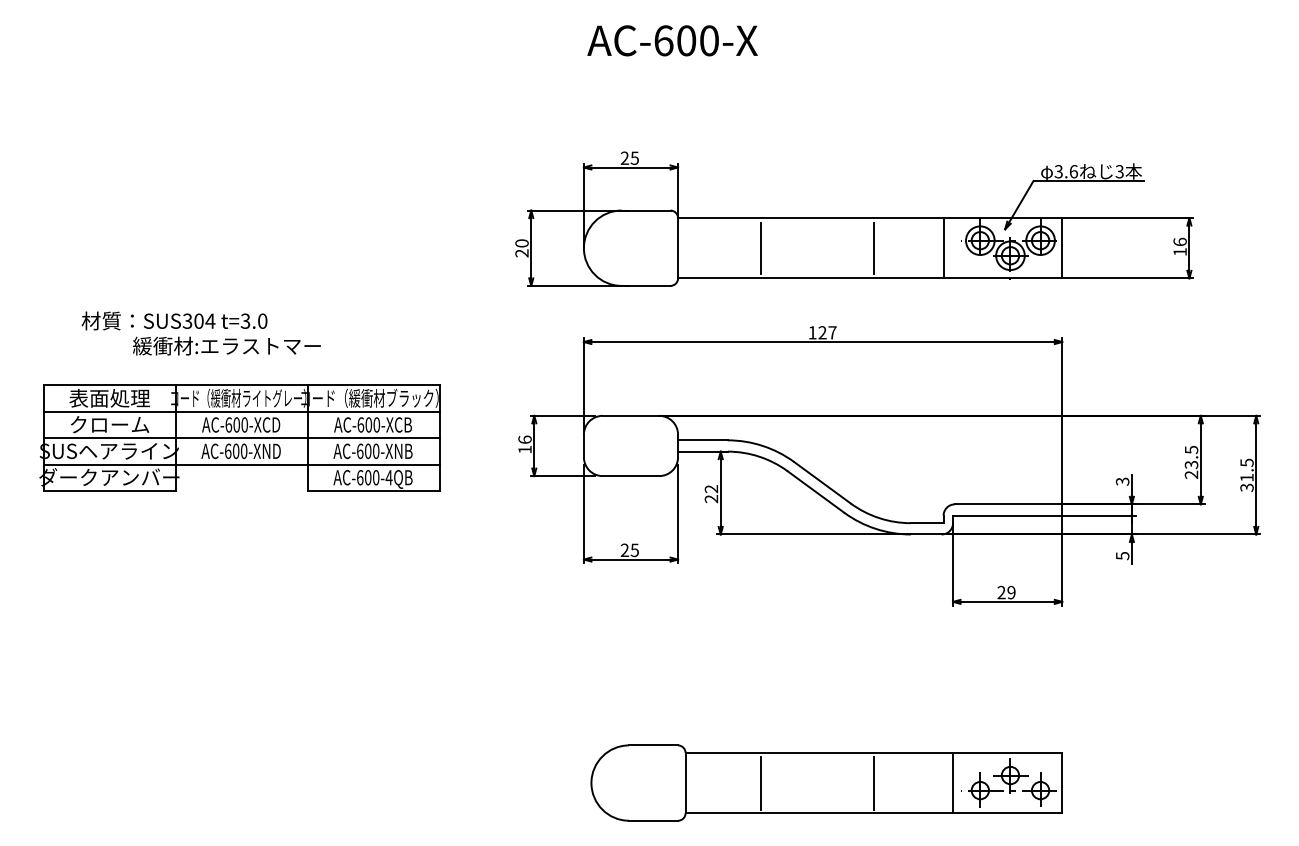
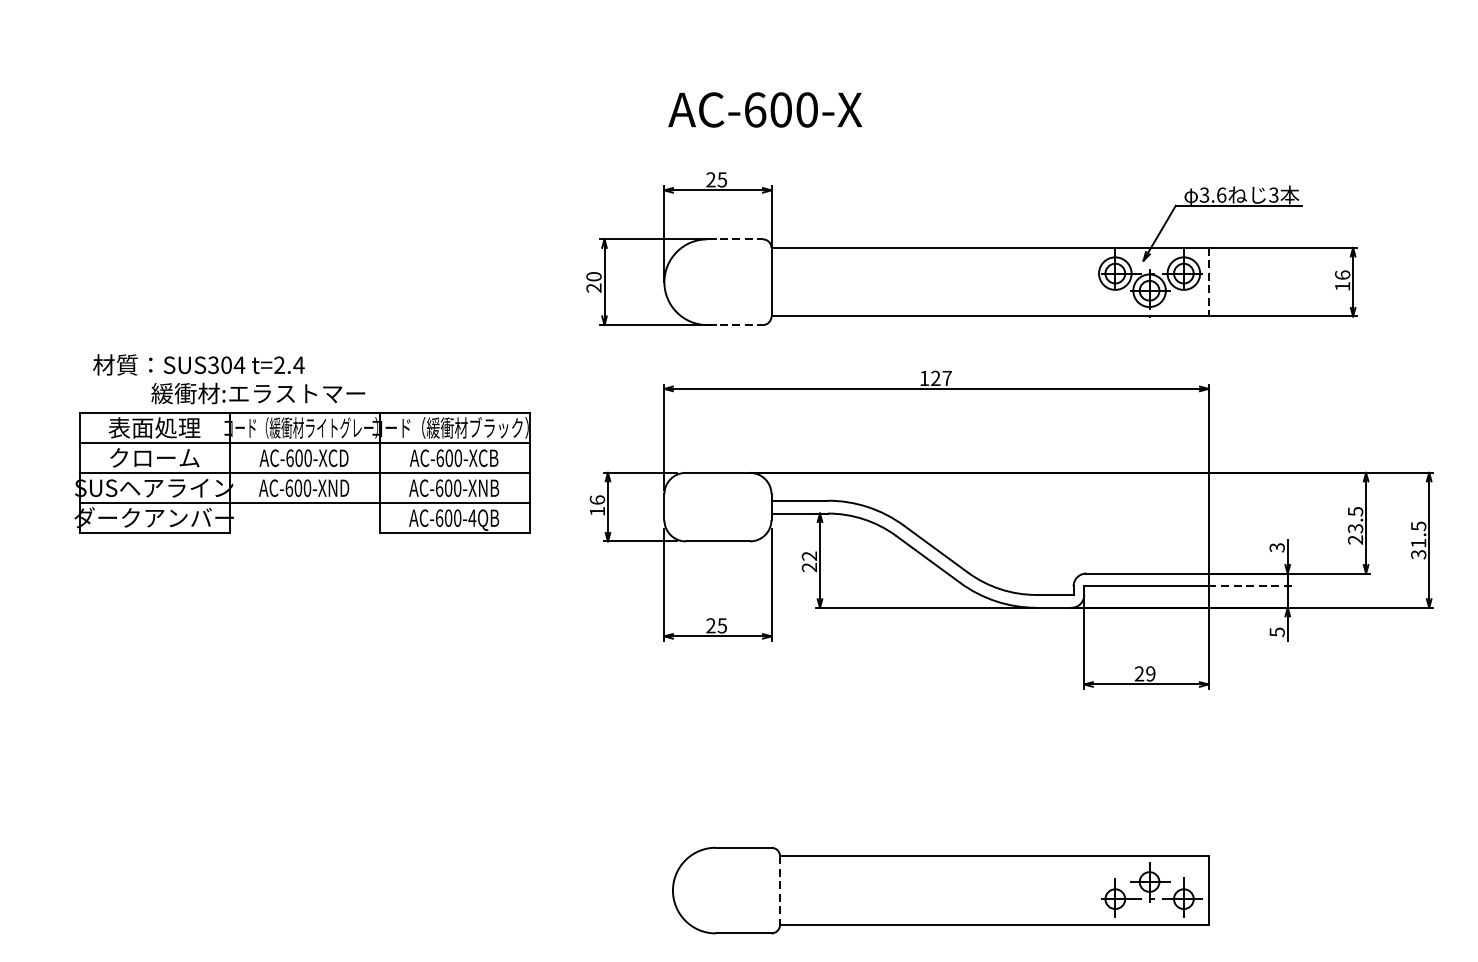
text: (672, 40) -> (765, 109), moved
line: (646, 210) -> (735, 239), solid -> dashed
line: (760, 248) -> (865, 282), removed
line: (873, 248) -> (993, 282), removed
line: (943, 248) -> (1073, 282), removed
line: (1062, 248) -> (1208, 282), solid -> dashed
line: (646, 285) -> (735, 324), solid -> dashed
text: (253, 320) -> (288, 364), t=3.0 -> t=2.4
part: (239, 437) -> (302, 472), moved
line: (1098, 515) -> (1249, 586), solid -> dashed
line: (760, 782) -> (865, 889), removed
line: (873, 782) -> (993, 889), removed
line: (953, 782) -> (1084, 889), removed
line: (685, 783) -> (779, 891), solid -> dashed

